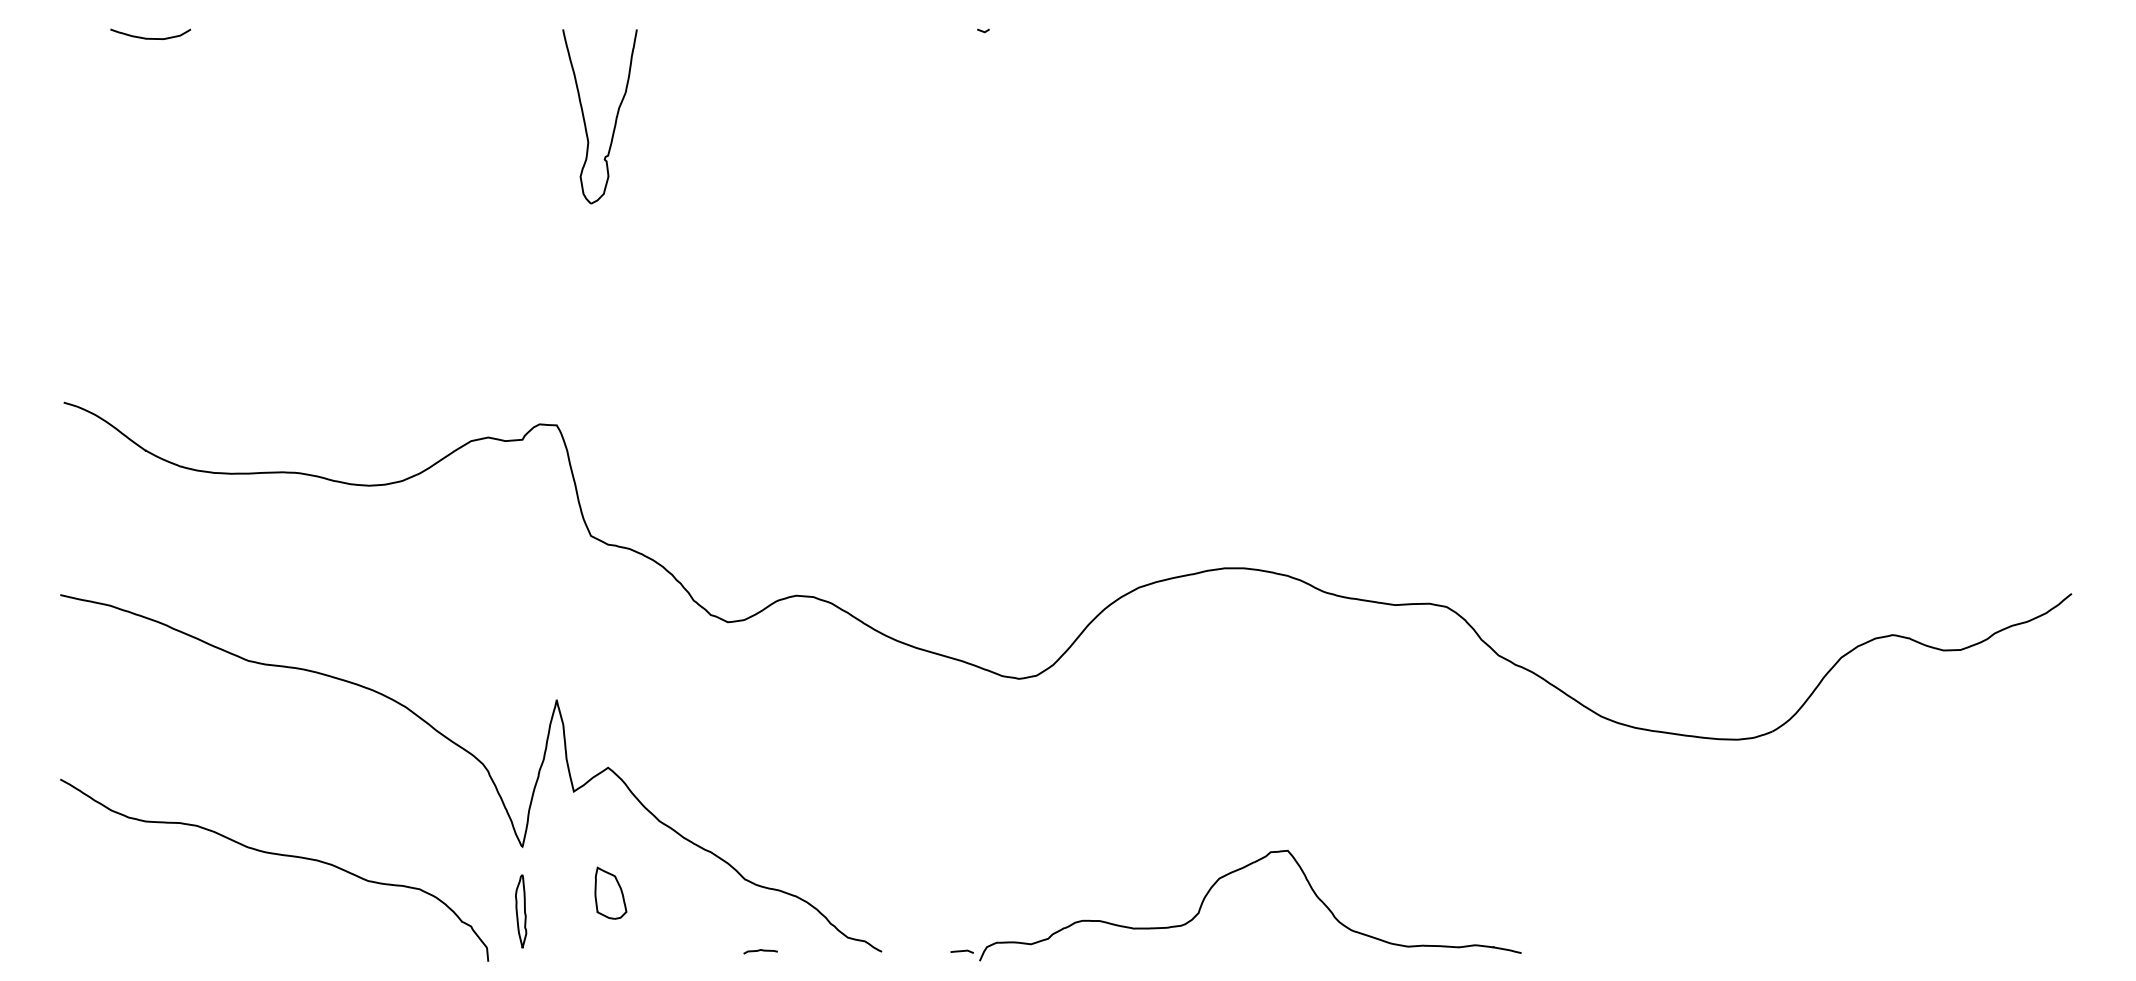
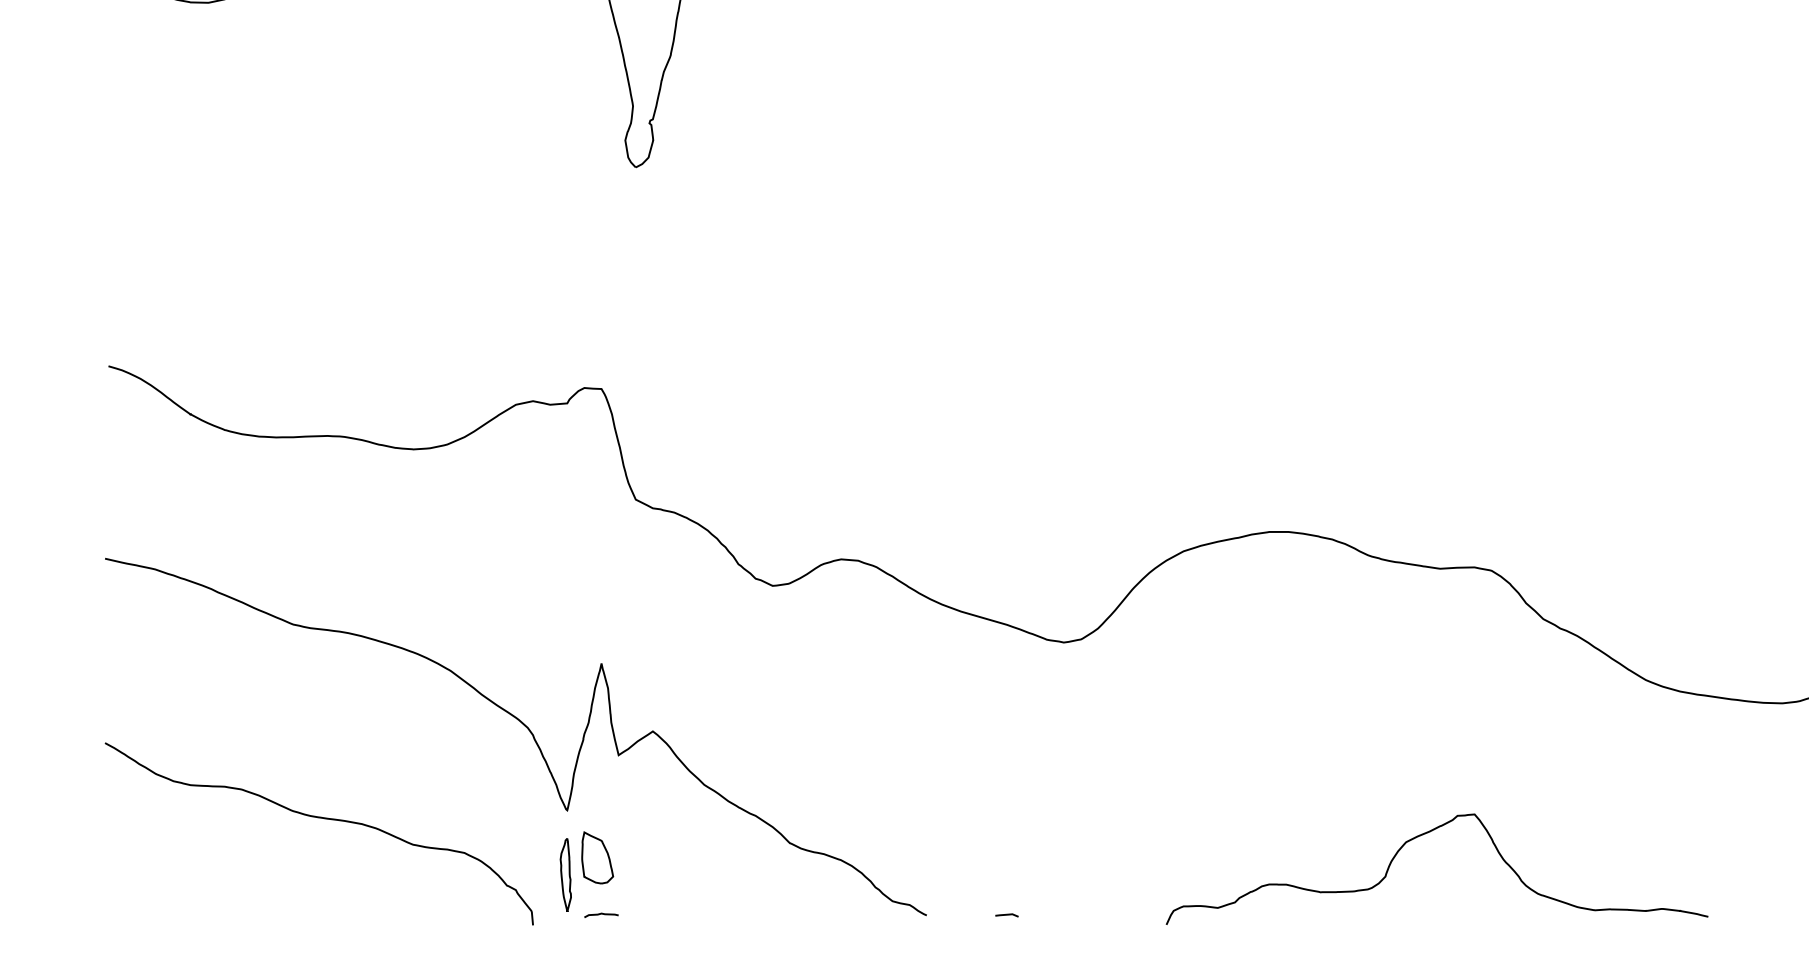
curve: (1237, 871) -> (1424, 835), moved
part: (610, 892) -> (597, 857), moved
curve: (760, 950) -> (601, 914), moved

